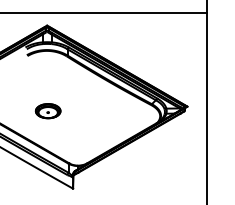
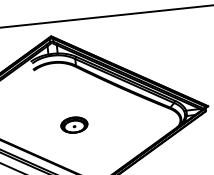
part: (47, 111) -> (73, 125), moved

